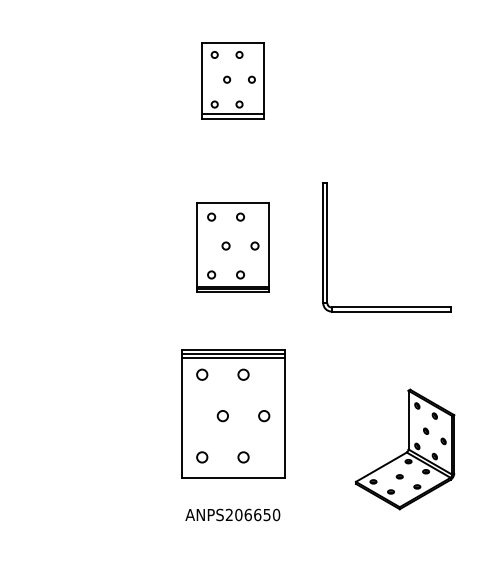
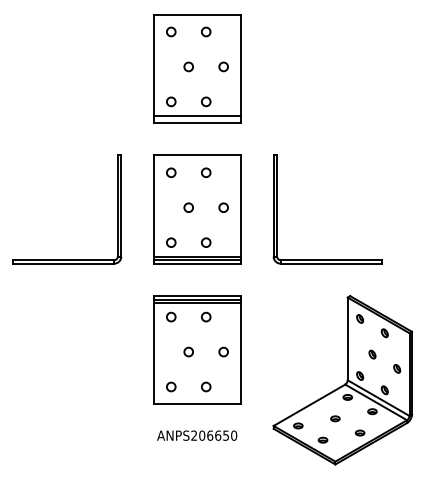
part: (233, 80) -> (197, 68), size x1.67
part: (233, 247) -> (197, 209), size x1.43
part: (78, 306) -> (66, 259), added
part: (404, 449) -> (342, 380), size x1.67

